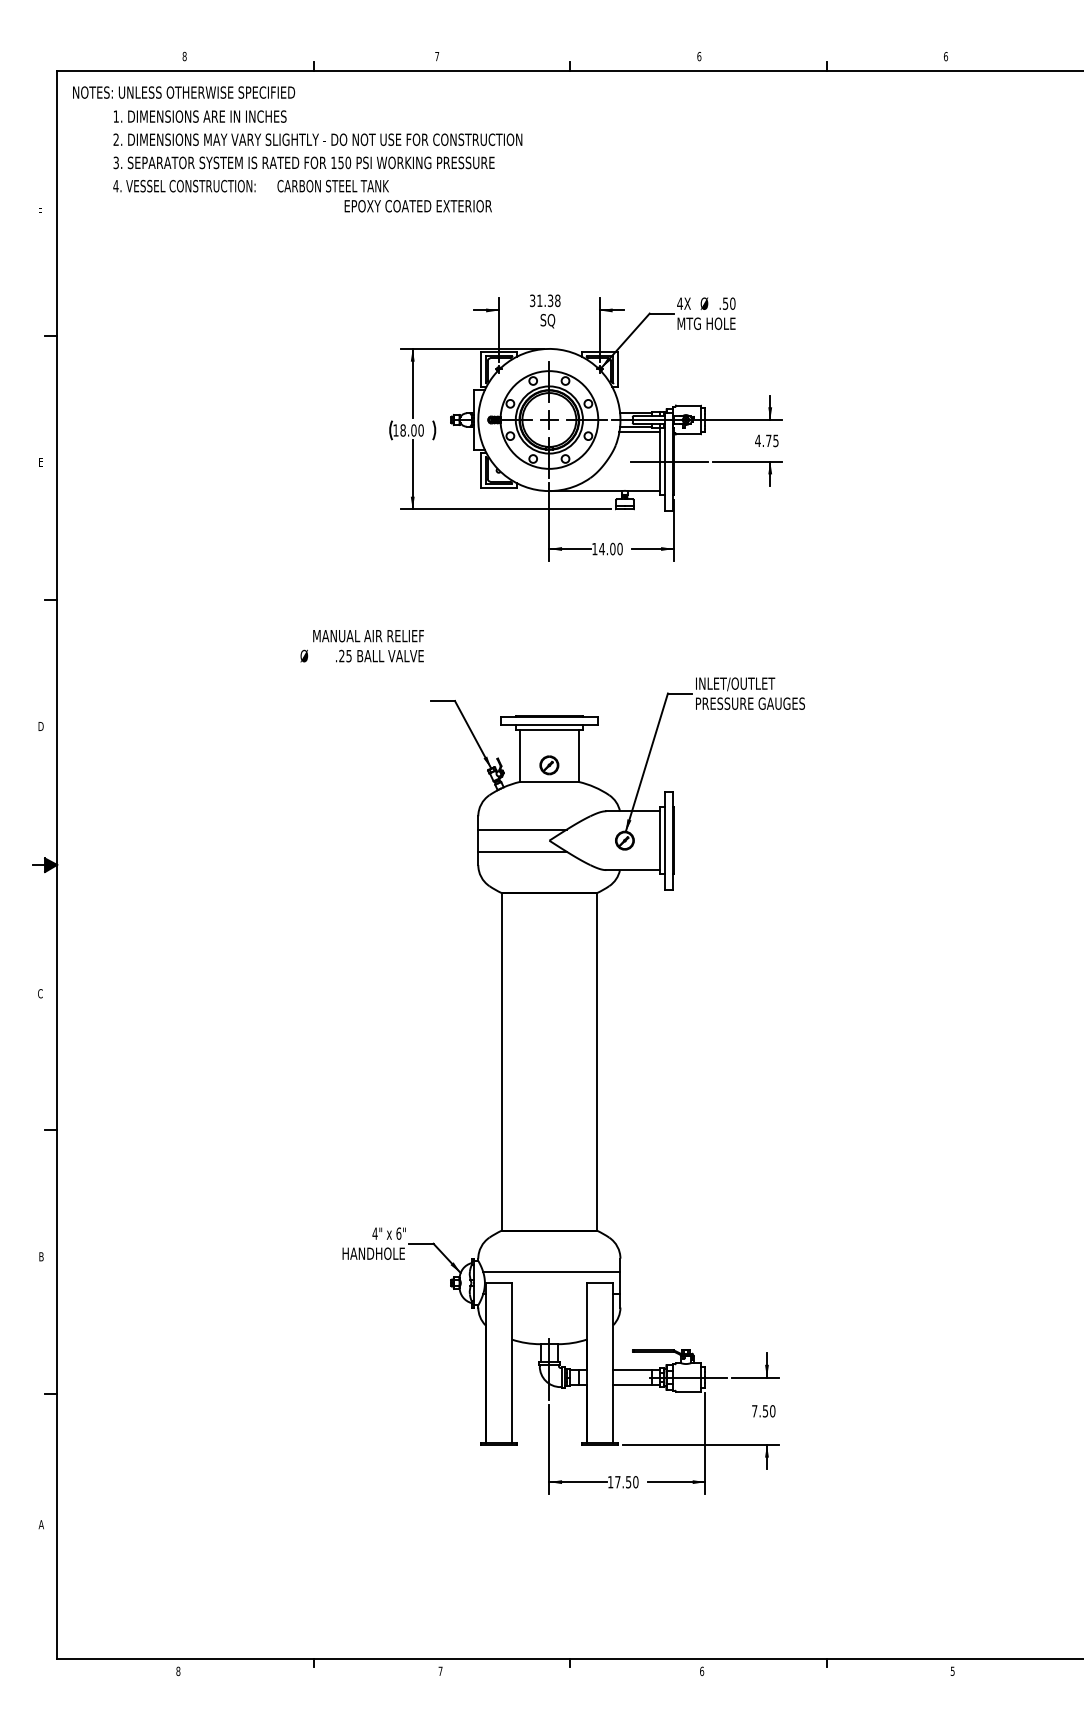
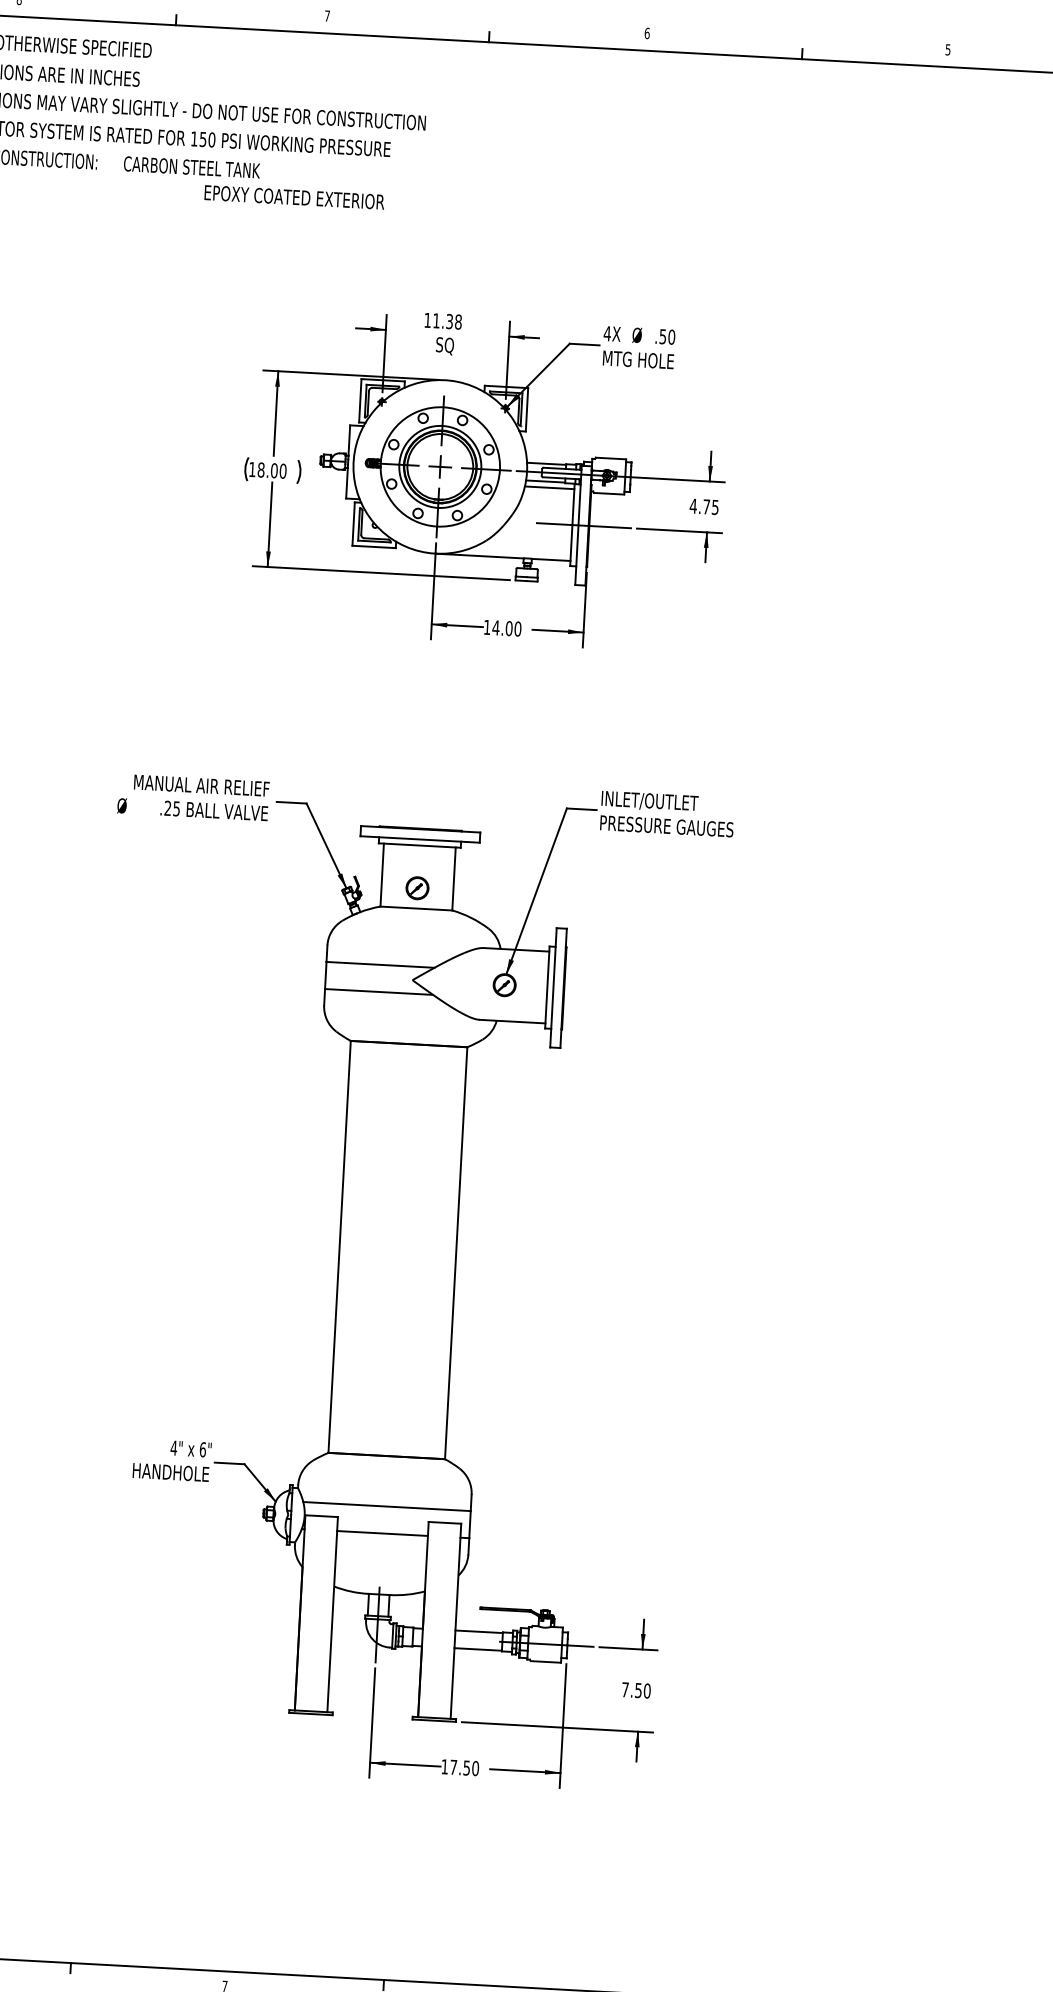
text: (945, 56) -> (947, 49), 6 -> 5
text: (532, 300) -> (427, 320), 31.38 -> 11.38
text: (361, 646) -> (192, 797), moved
line: (549, 1294) -> (382, 1533), added

